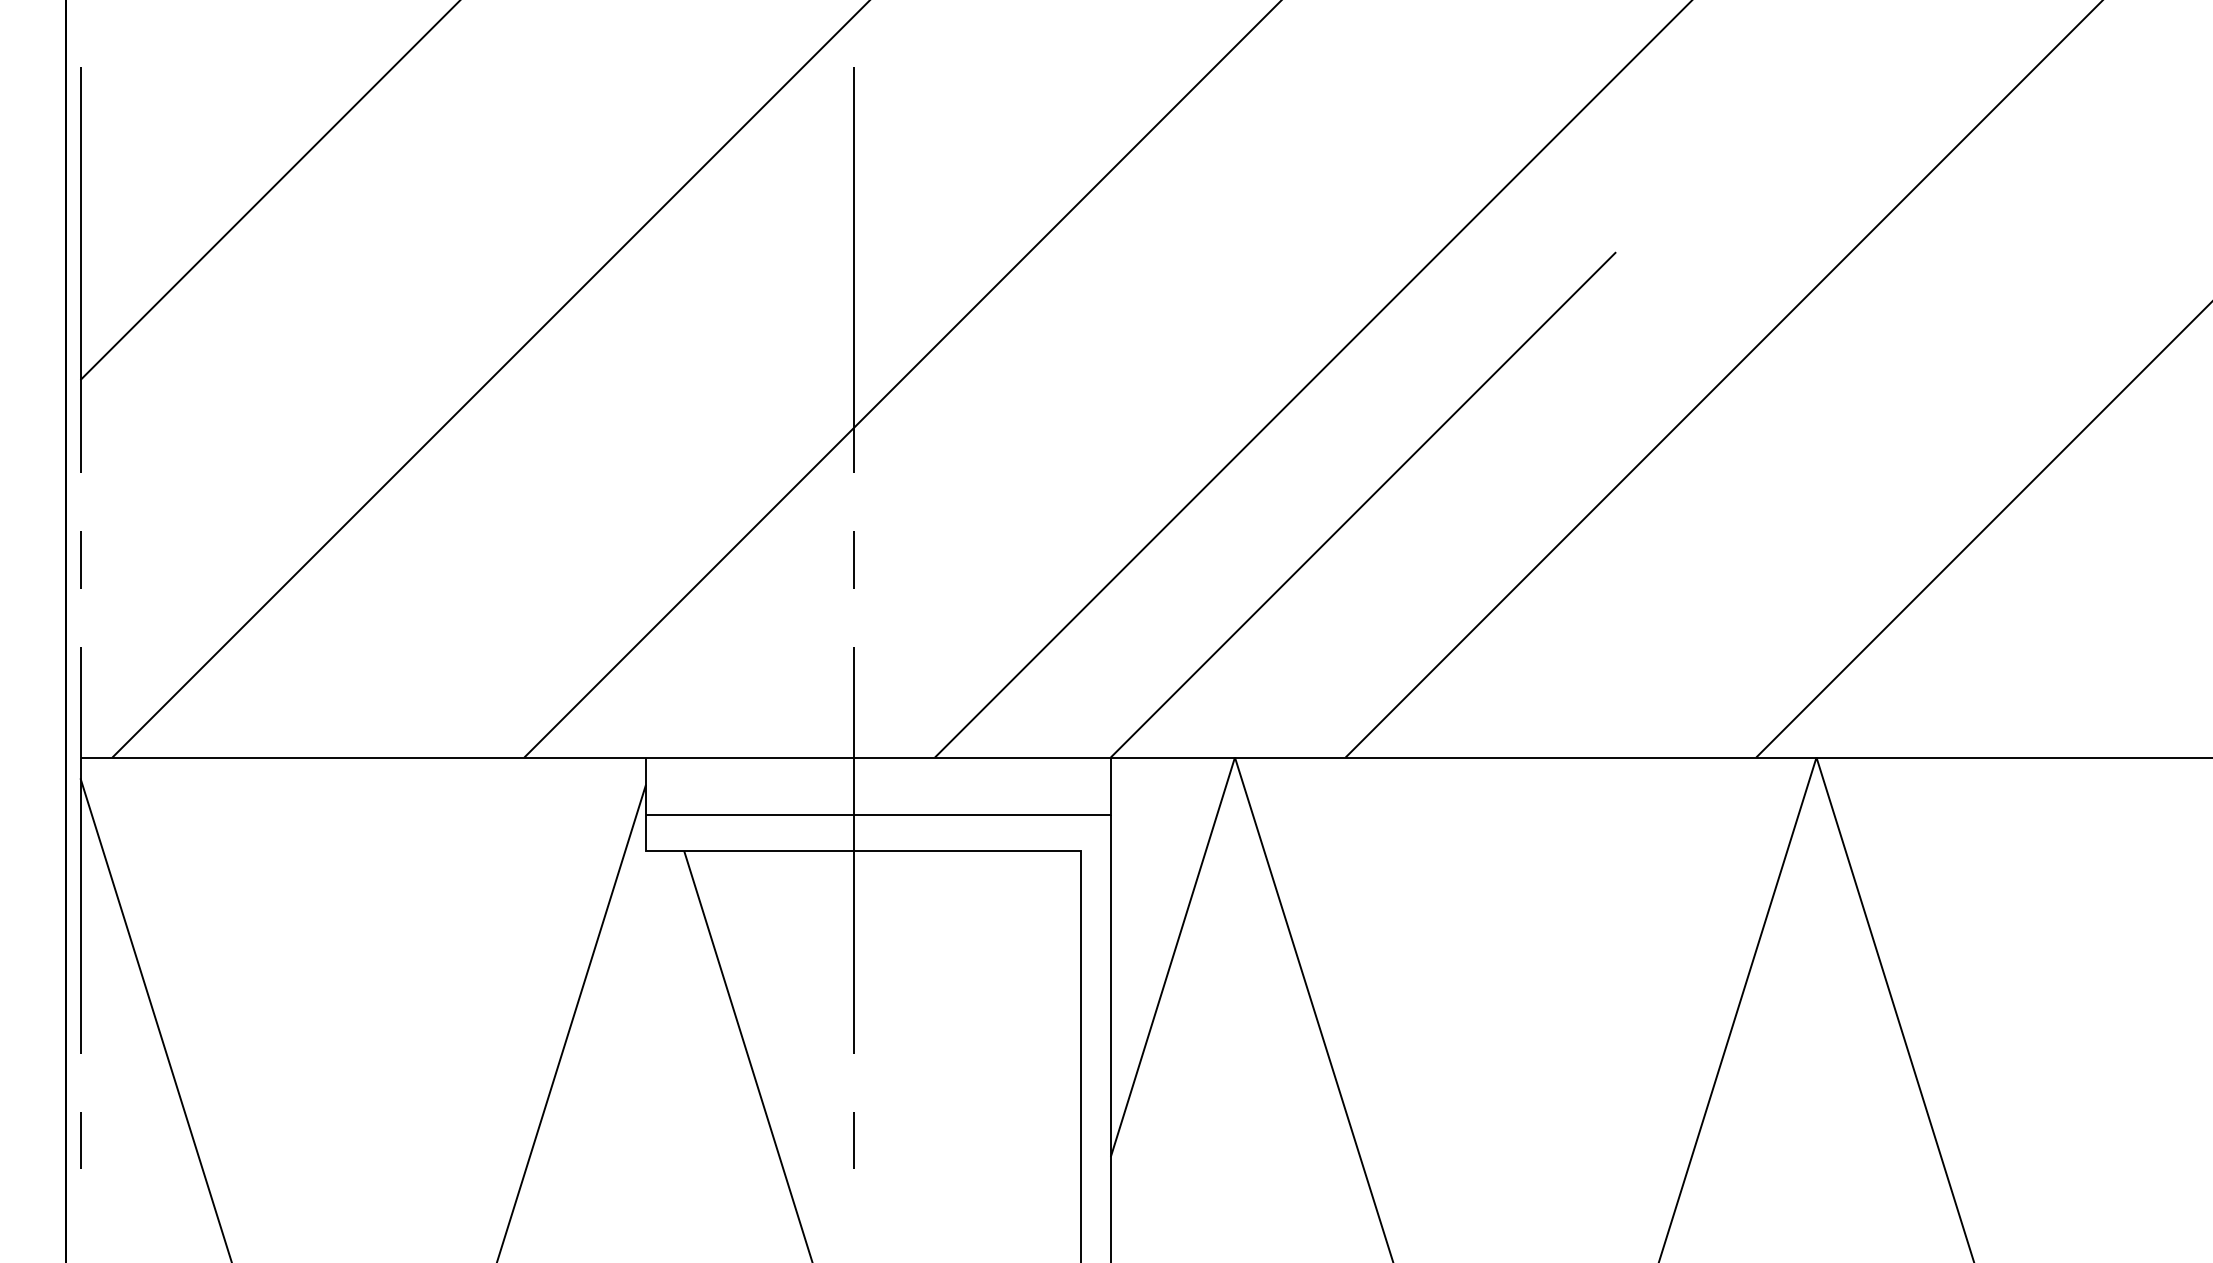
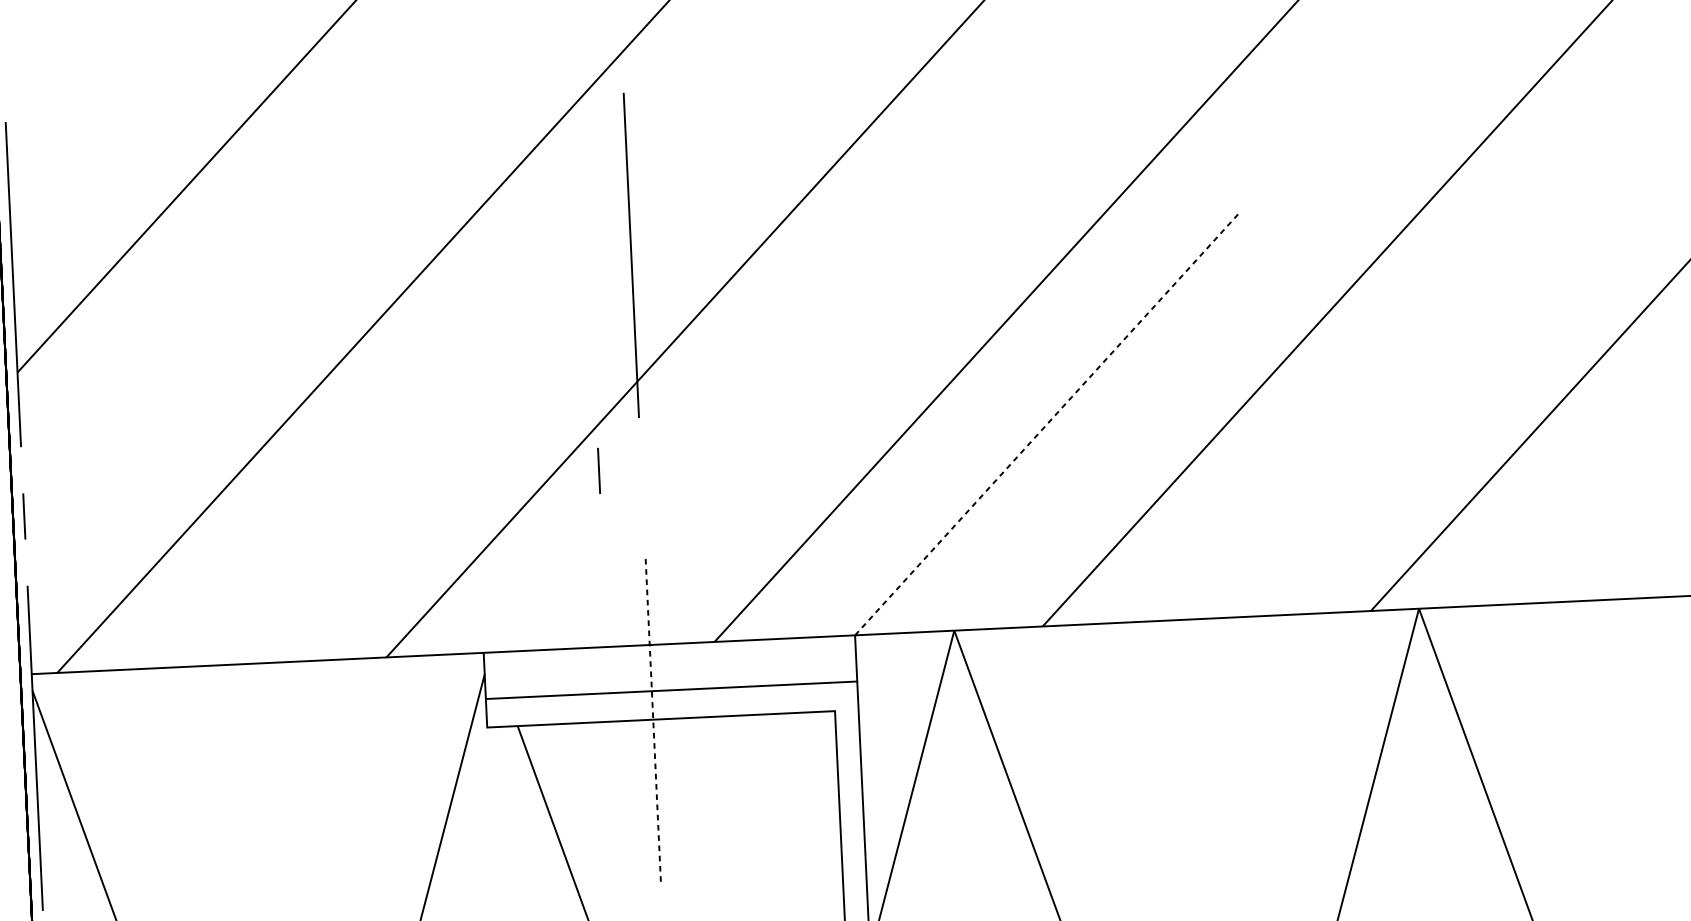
line: (1363, 504) -> (1047, 423), solid -> dashed
line: (853, 559) -> (598, 470), moved
line: (853, 849) -> (652, 718), solid -> dashed

